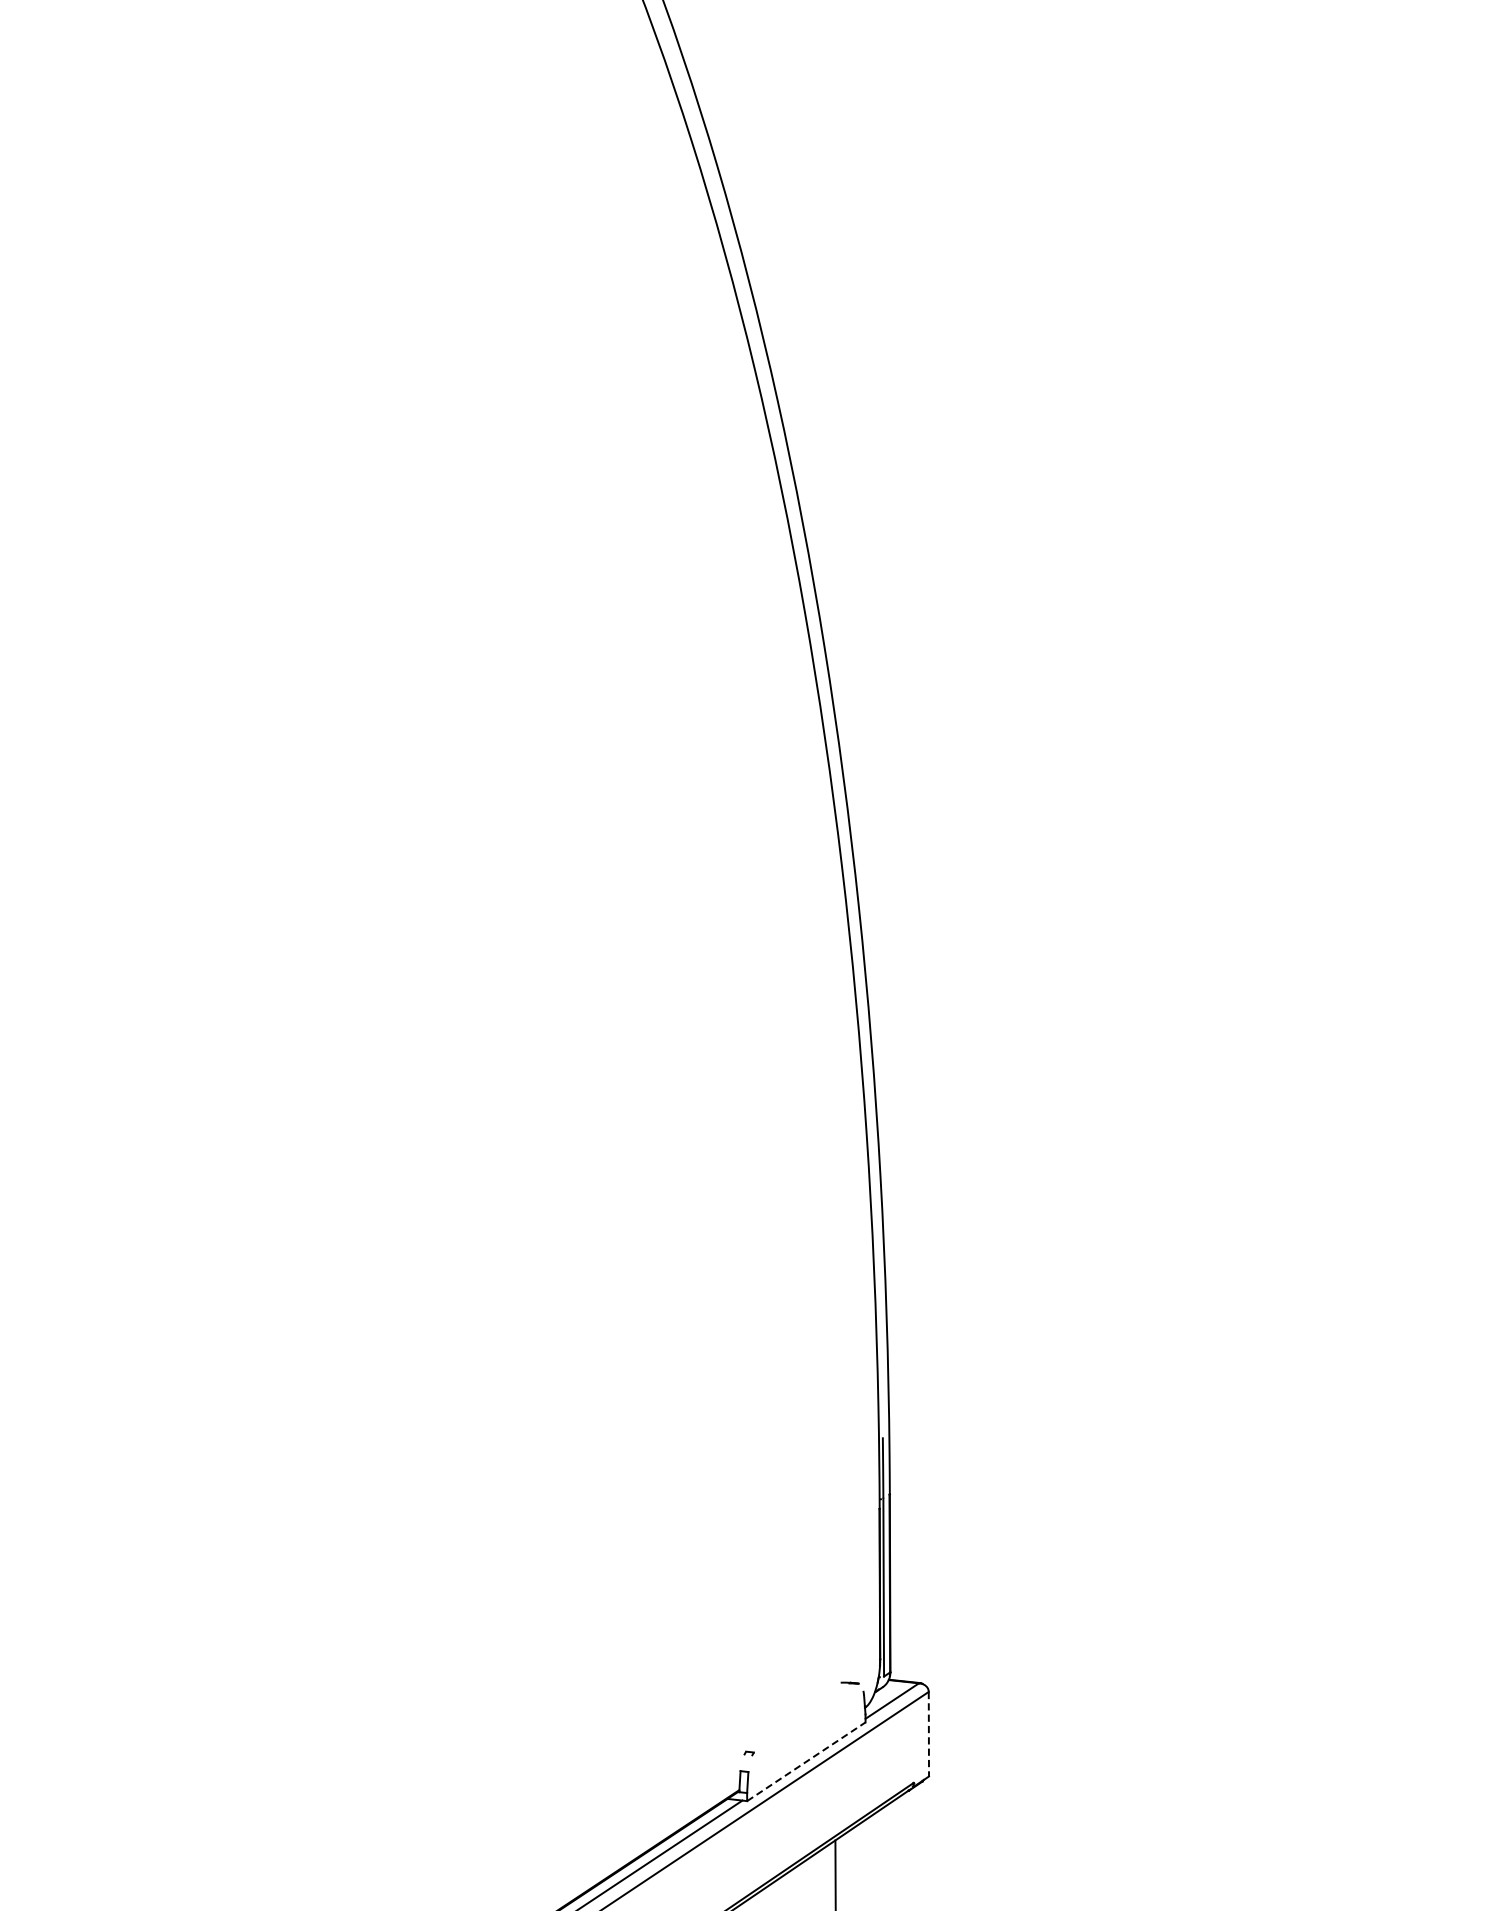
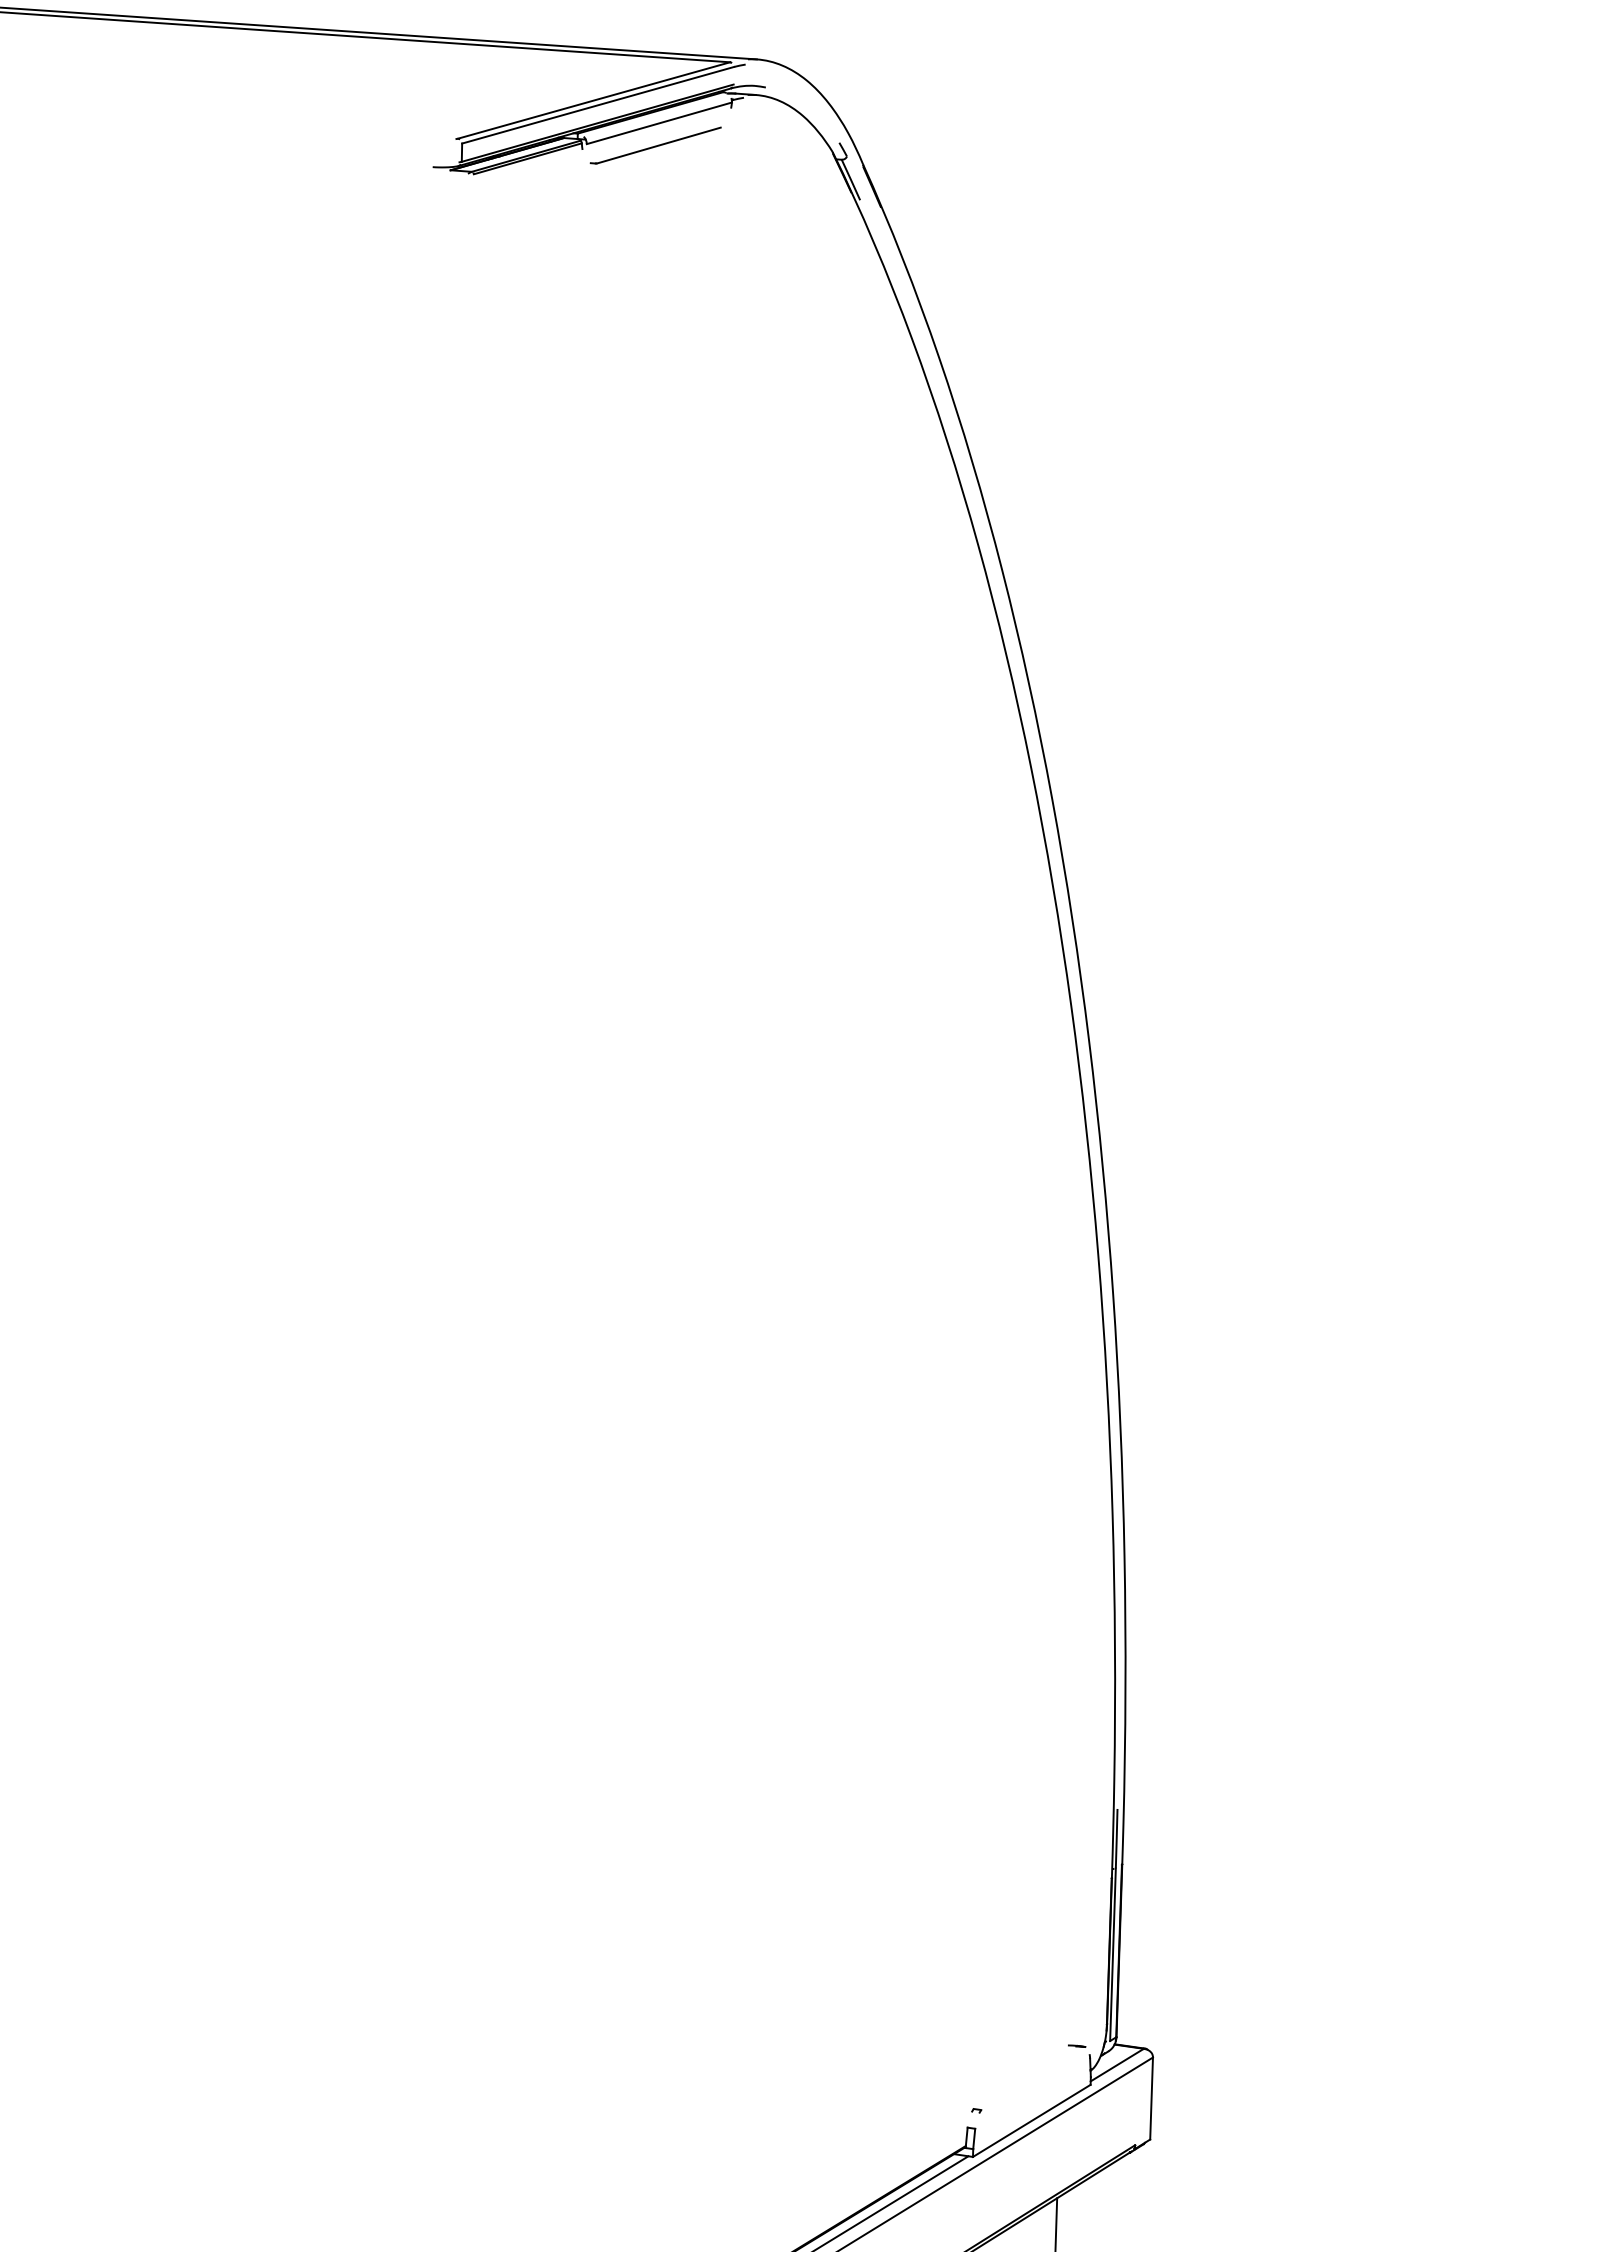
line: (928, 1735) -> (1151, 2099), dashed -> solid
line: (806, 1761) -> (1031, 2120), dashed -> solid

